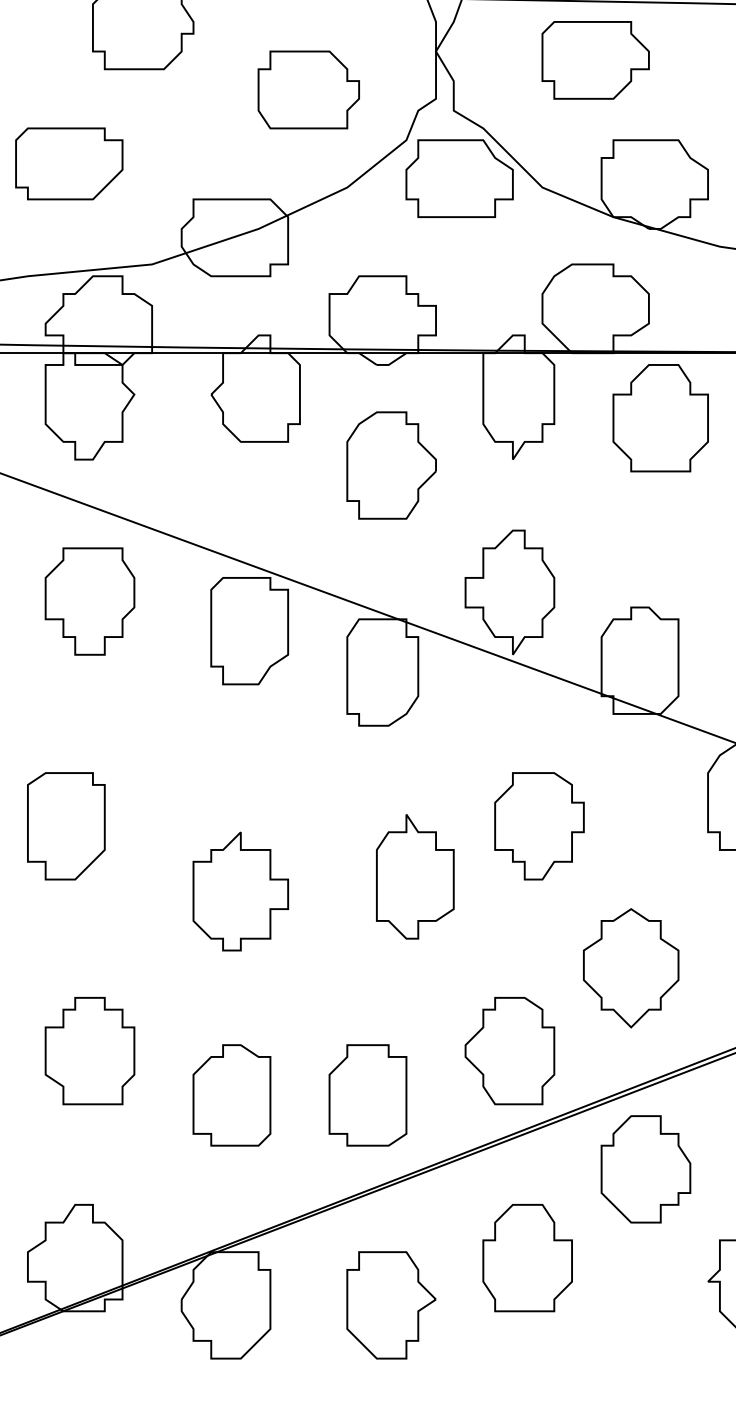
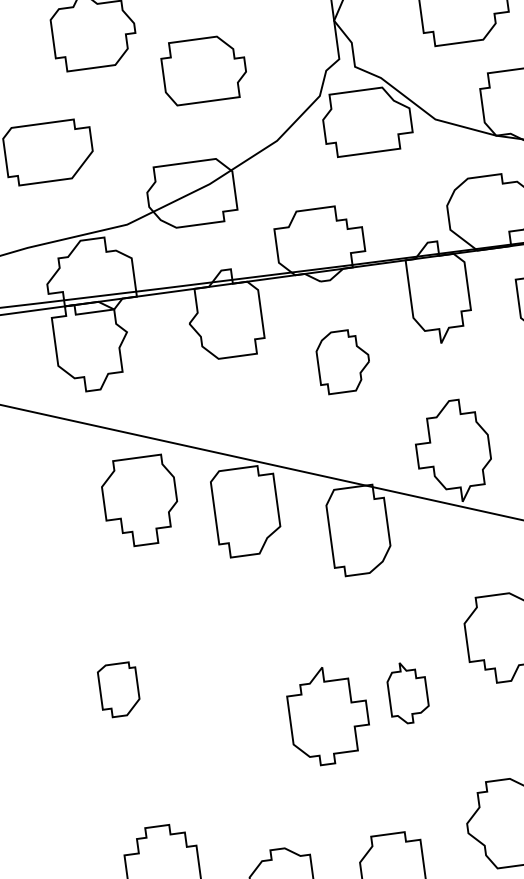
part: (308, 89) -> (204, 69), moved
part: (391, 465) -> (343, 361), size x0.7
part: (89, 601) -> (140, 501), moved
part: (66, 826) -> (119, 690), size x0.6
part: (415, 876) -> (407, 692), size x0.6
part: (240, 891) -> (328, 715), moved

